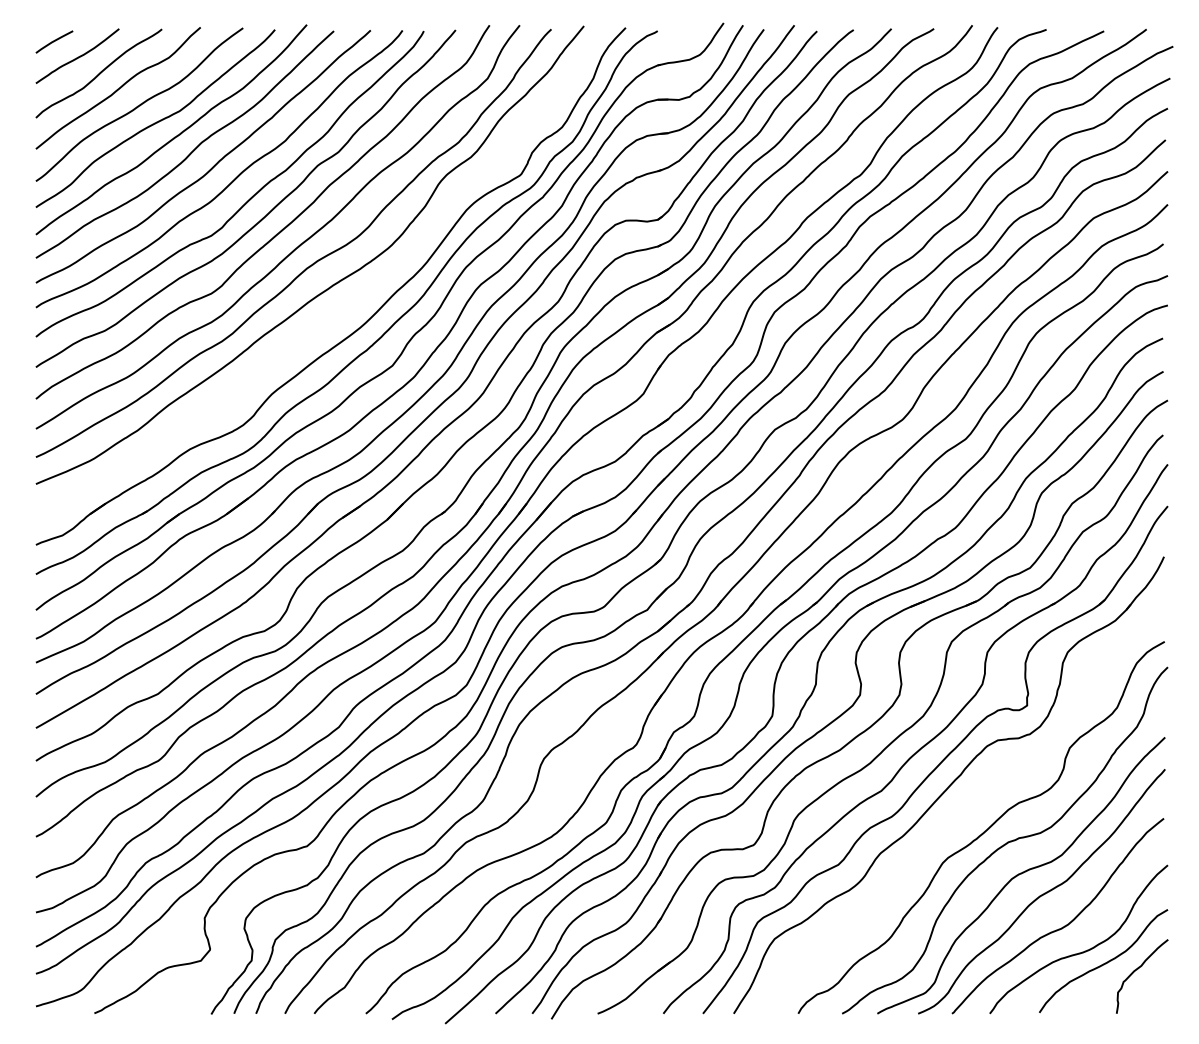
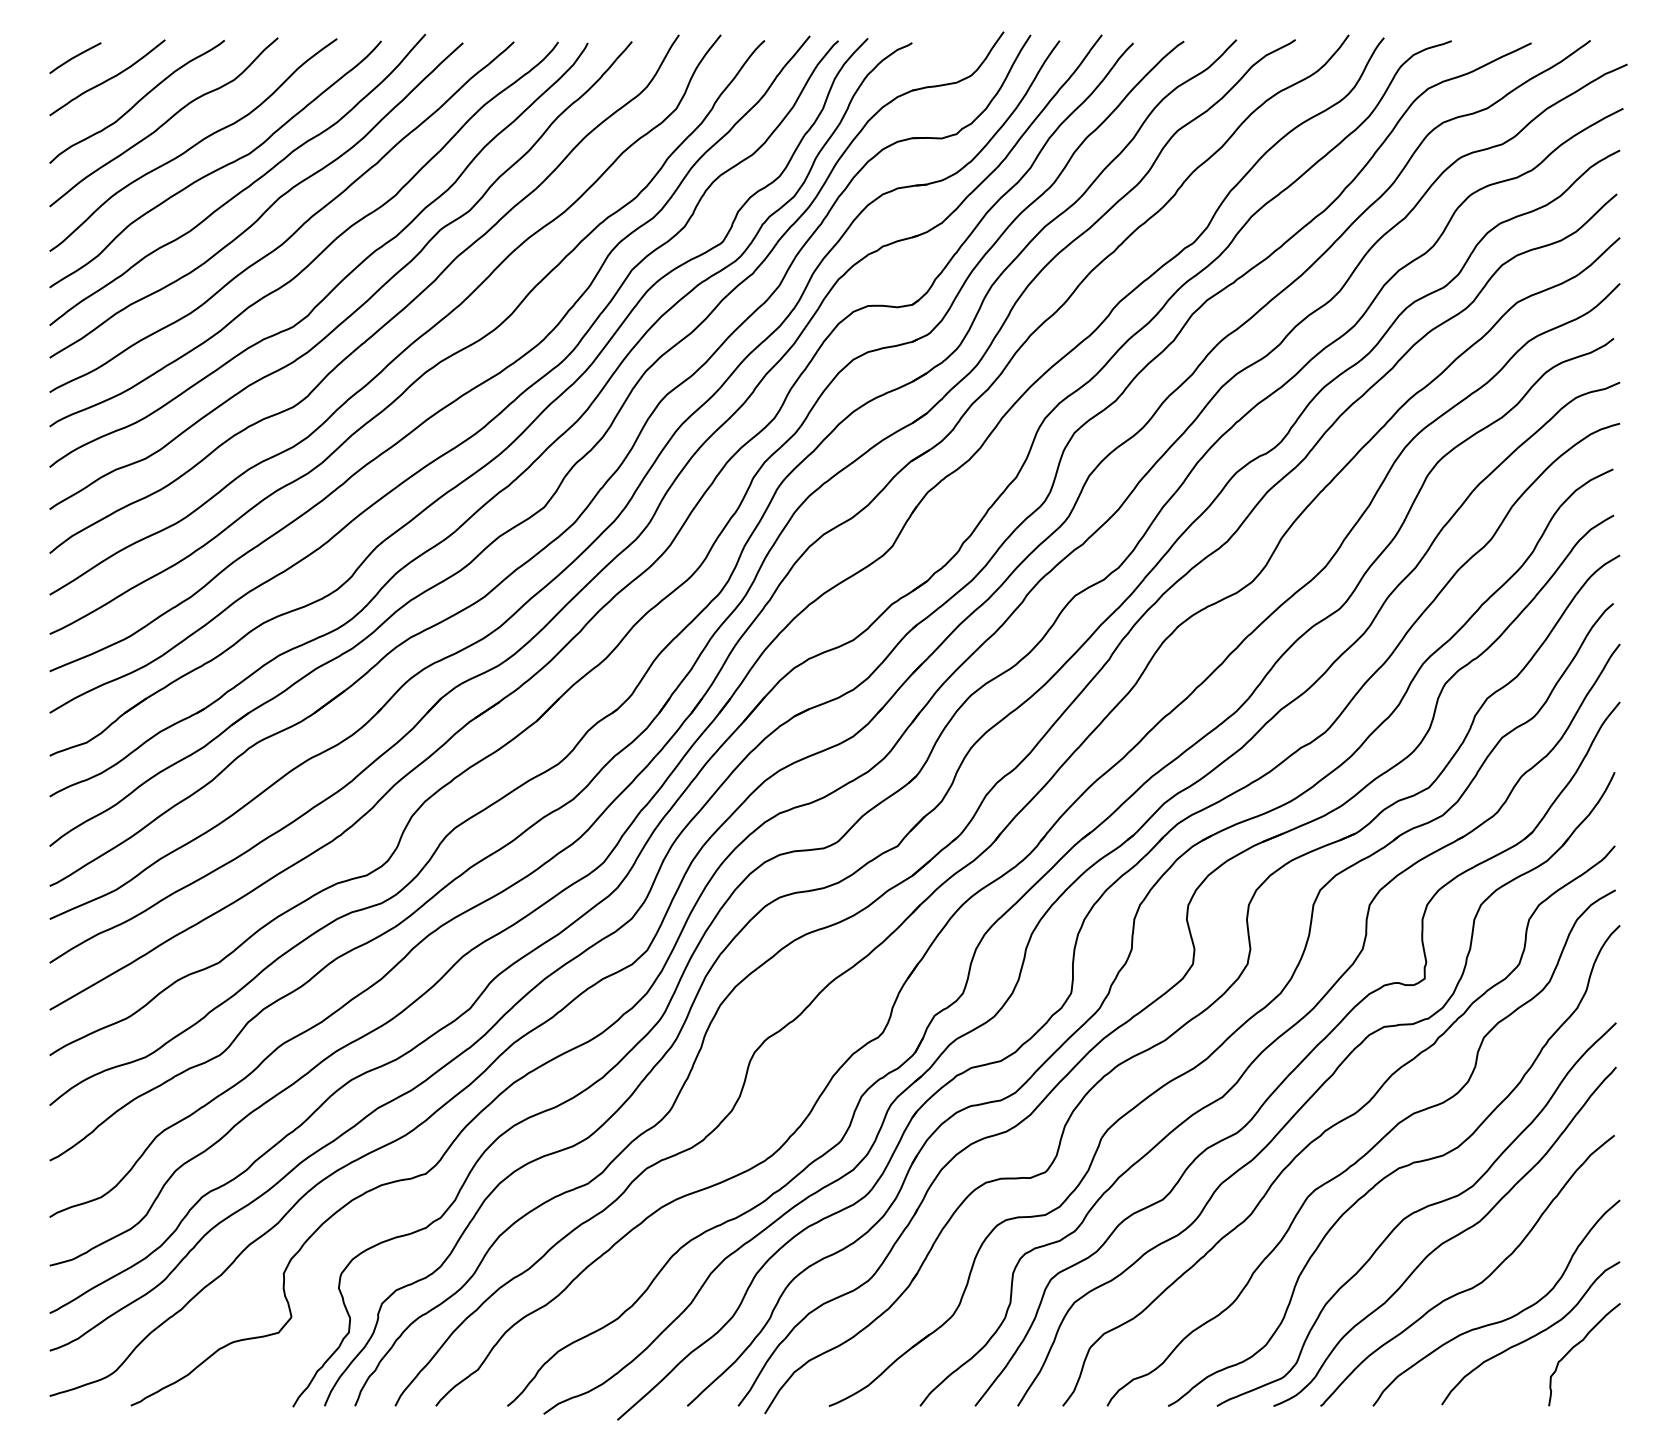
curve: (346, 308) -> (480, 427), added
curve: (964, 810) -> (1337, 1124), added

